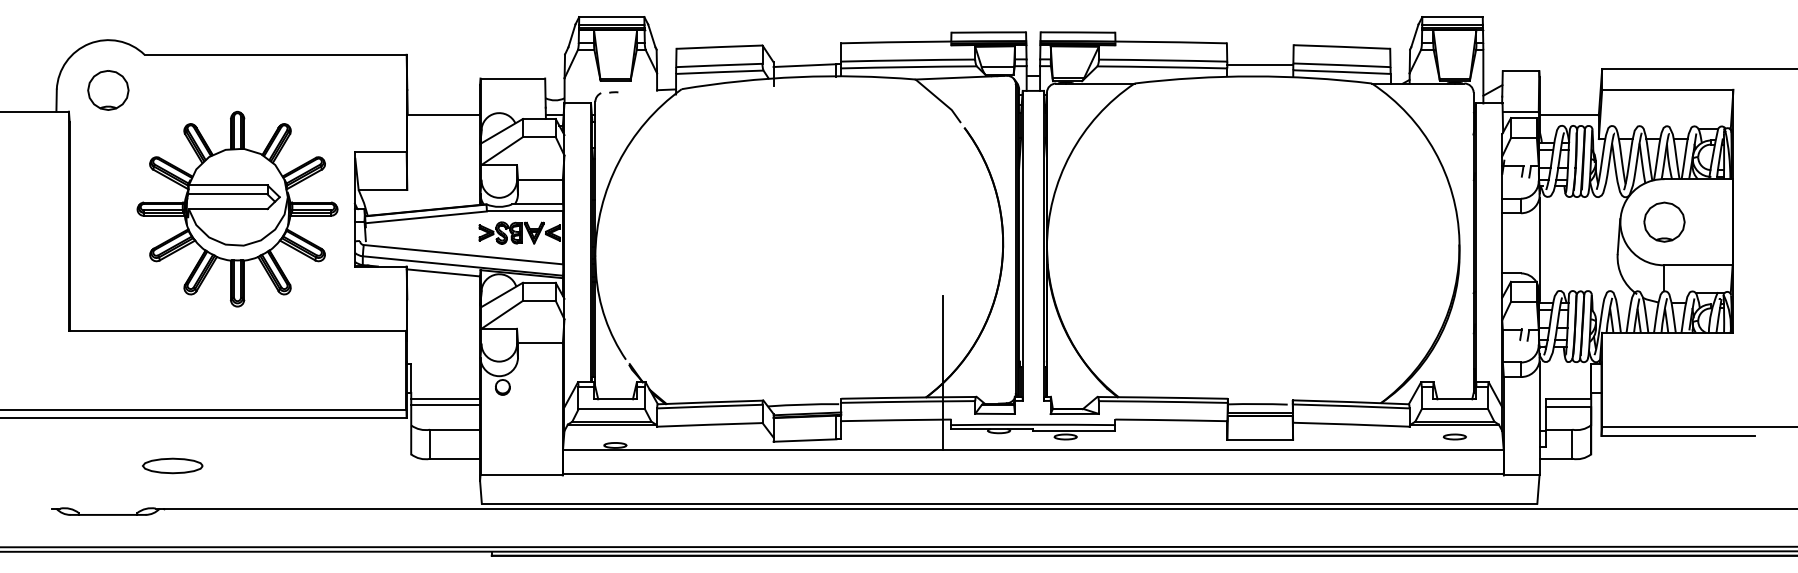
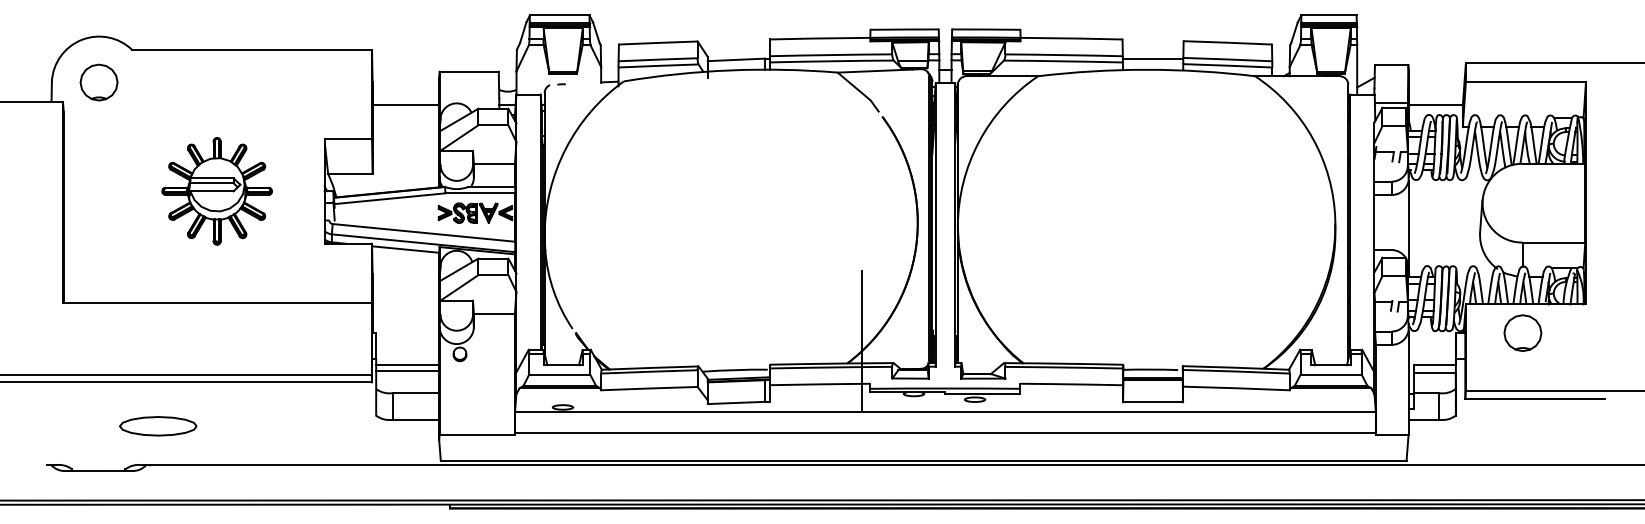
part: (236, 209) -> (216, 191), size x0.6
part: (1664, 221) -> (1522, 332), moved
part: (1455, 436) -> (1331, 399), removed
part: (172, 465) -> (157, 425), size x1.4

